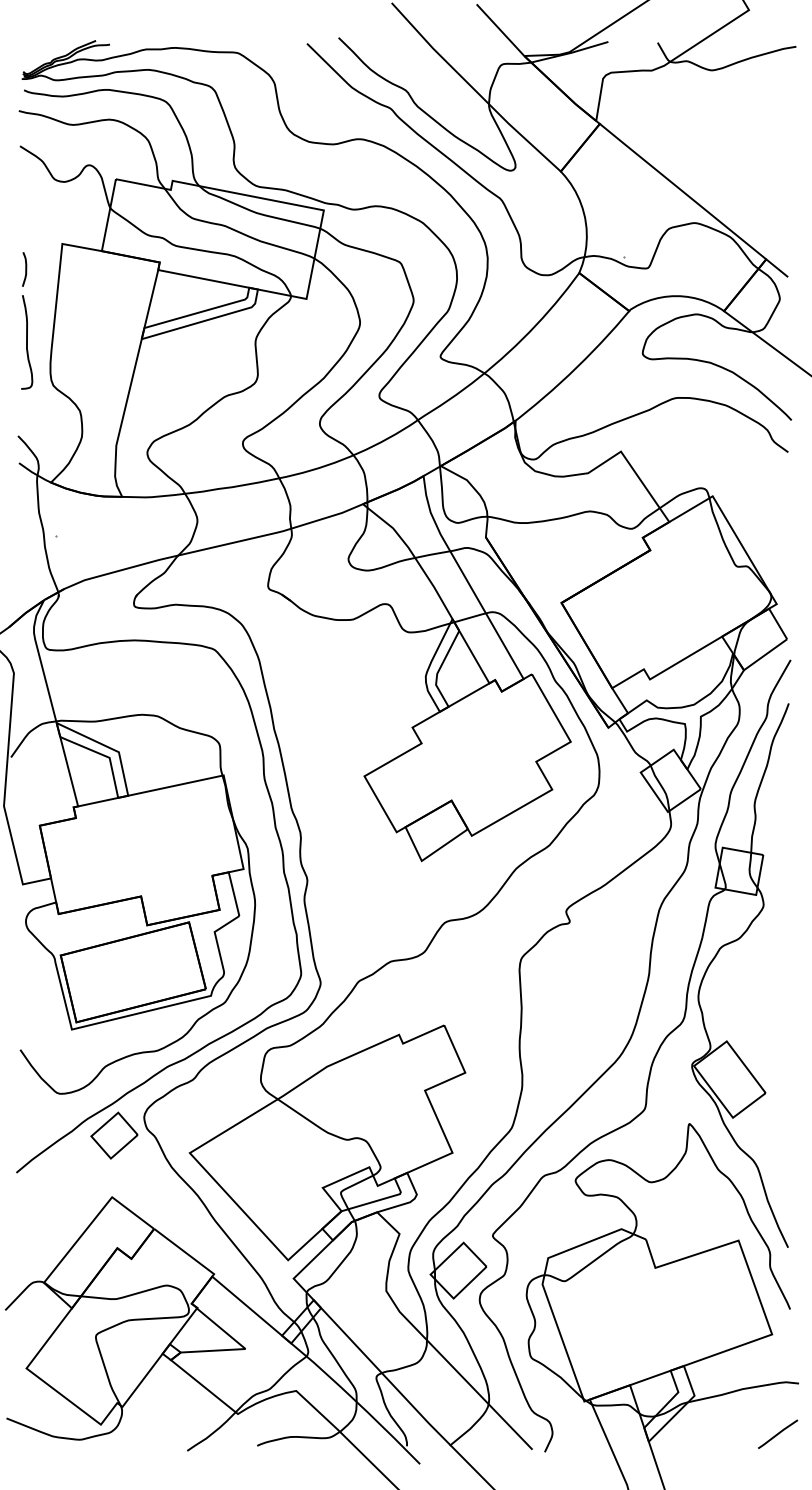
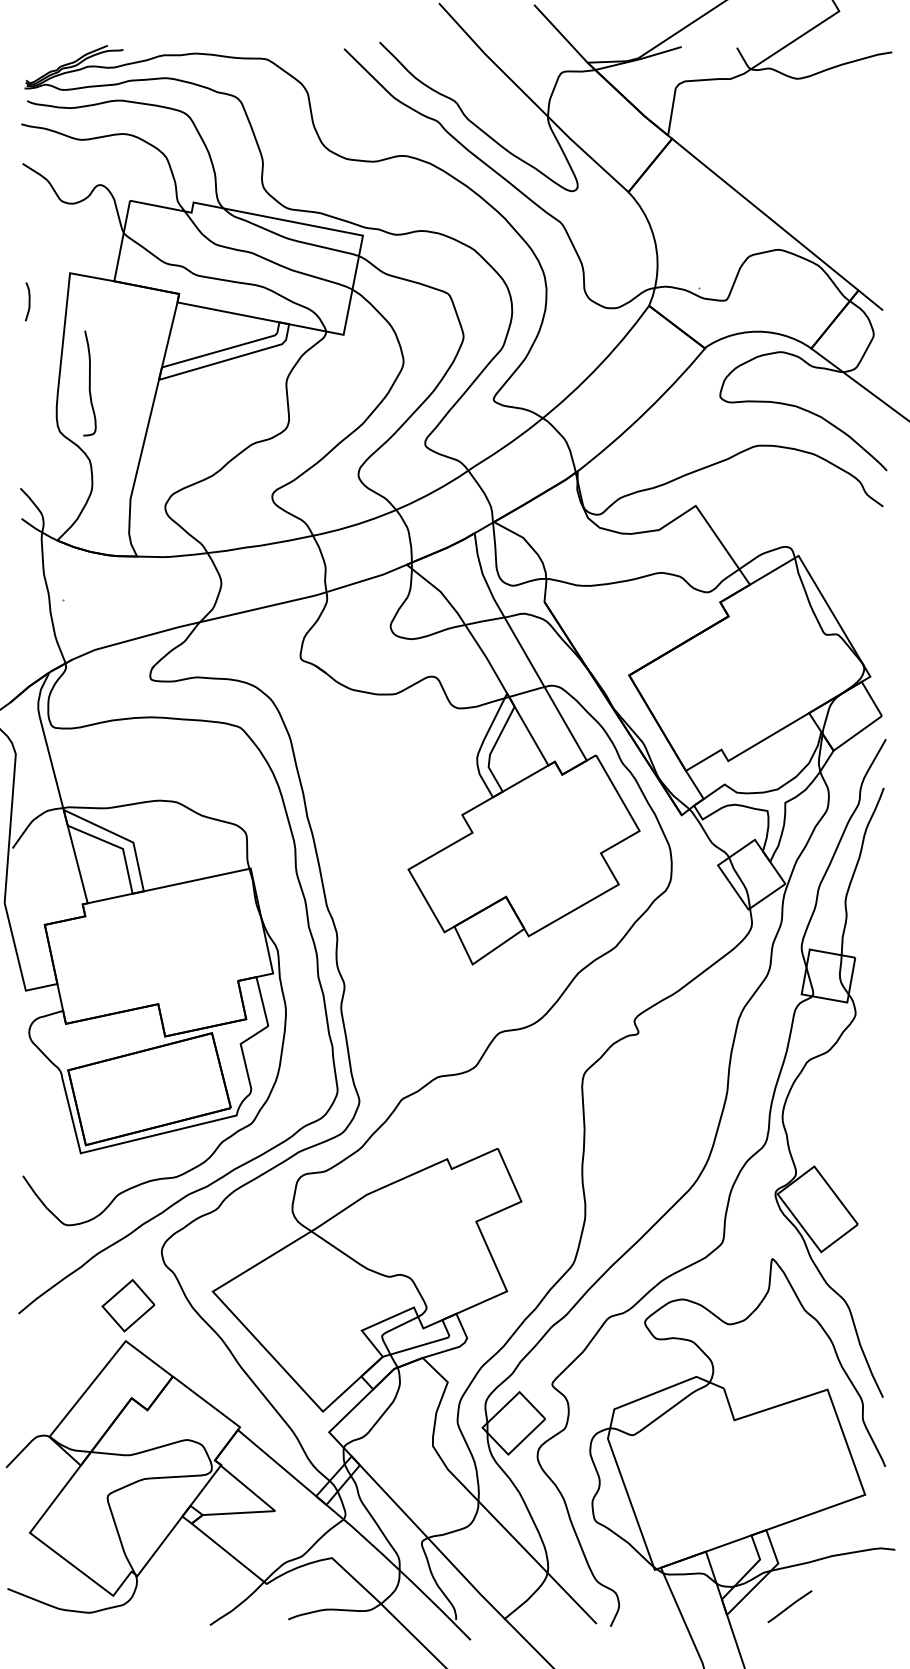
curve: (27, 342) -> (90, 383), moved
part: (114, 1135) -> (128, 1305), moved
line: (778, 1433) -> (790, 1605), moved

